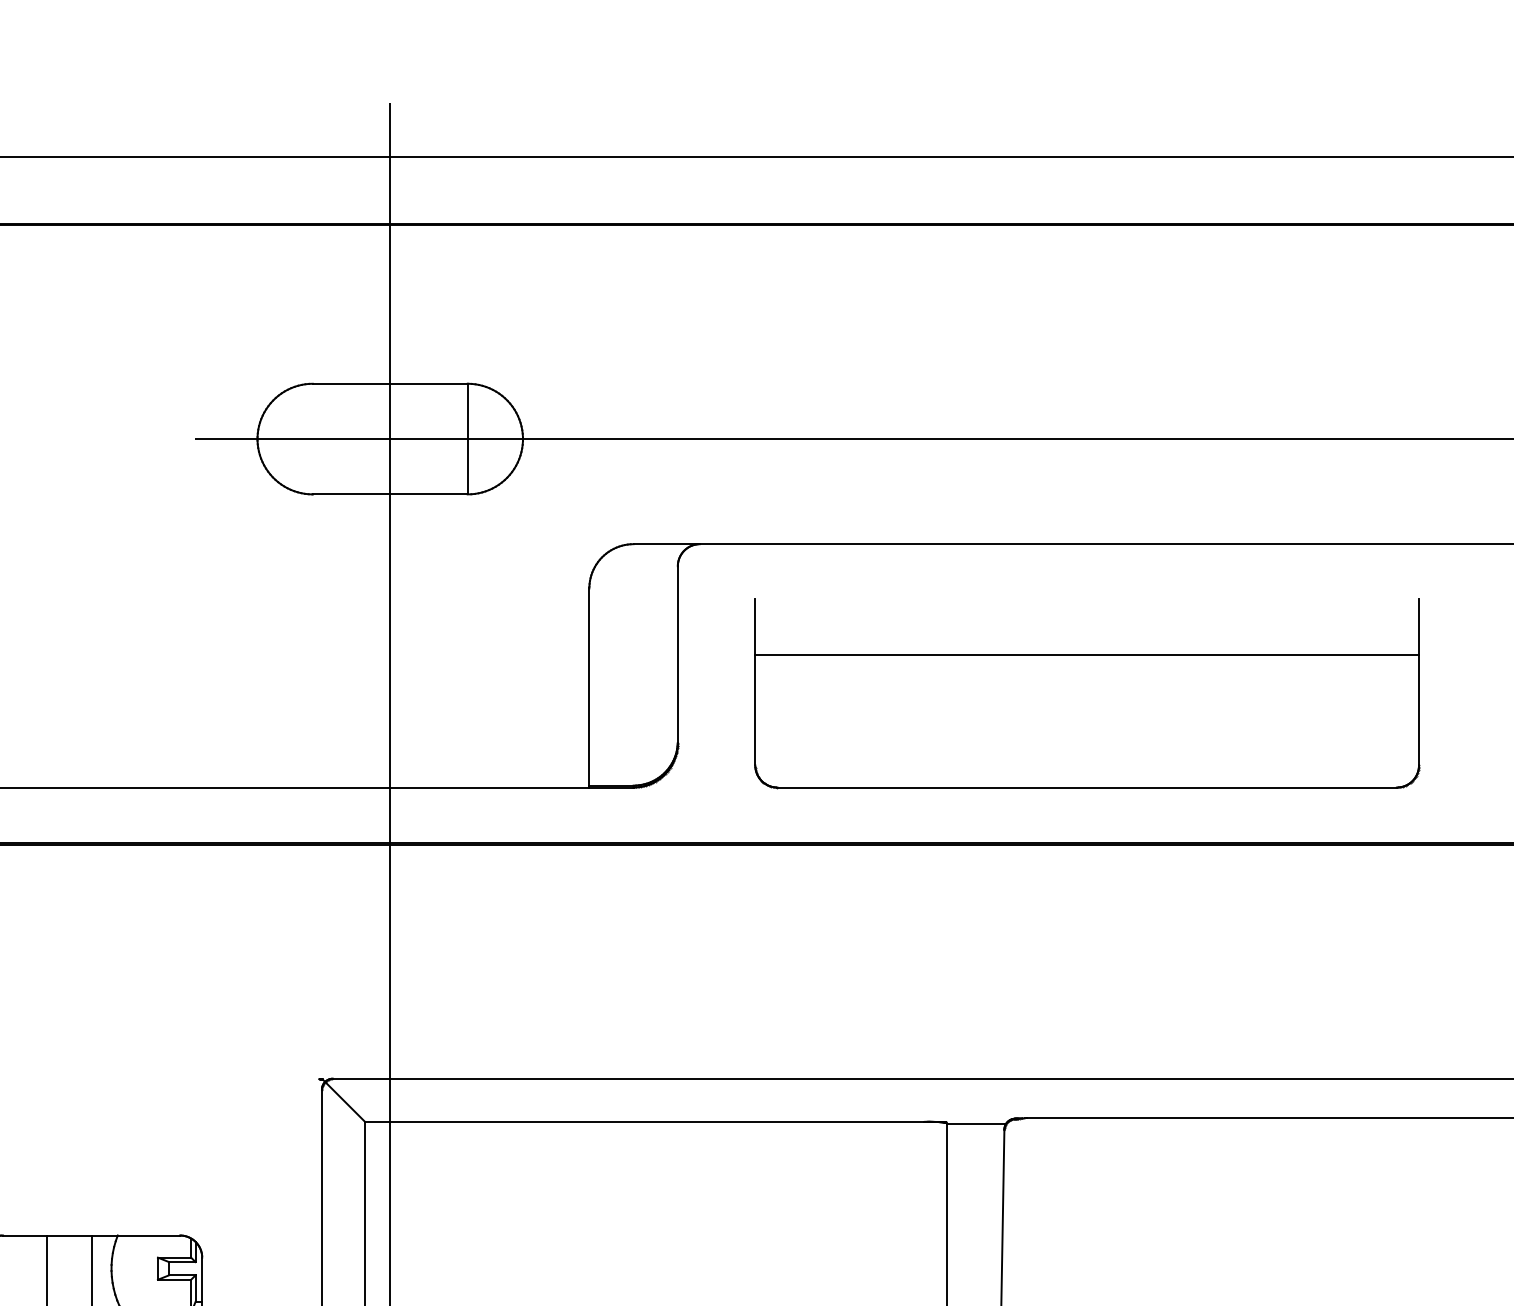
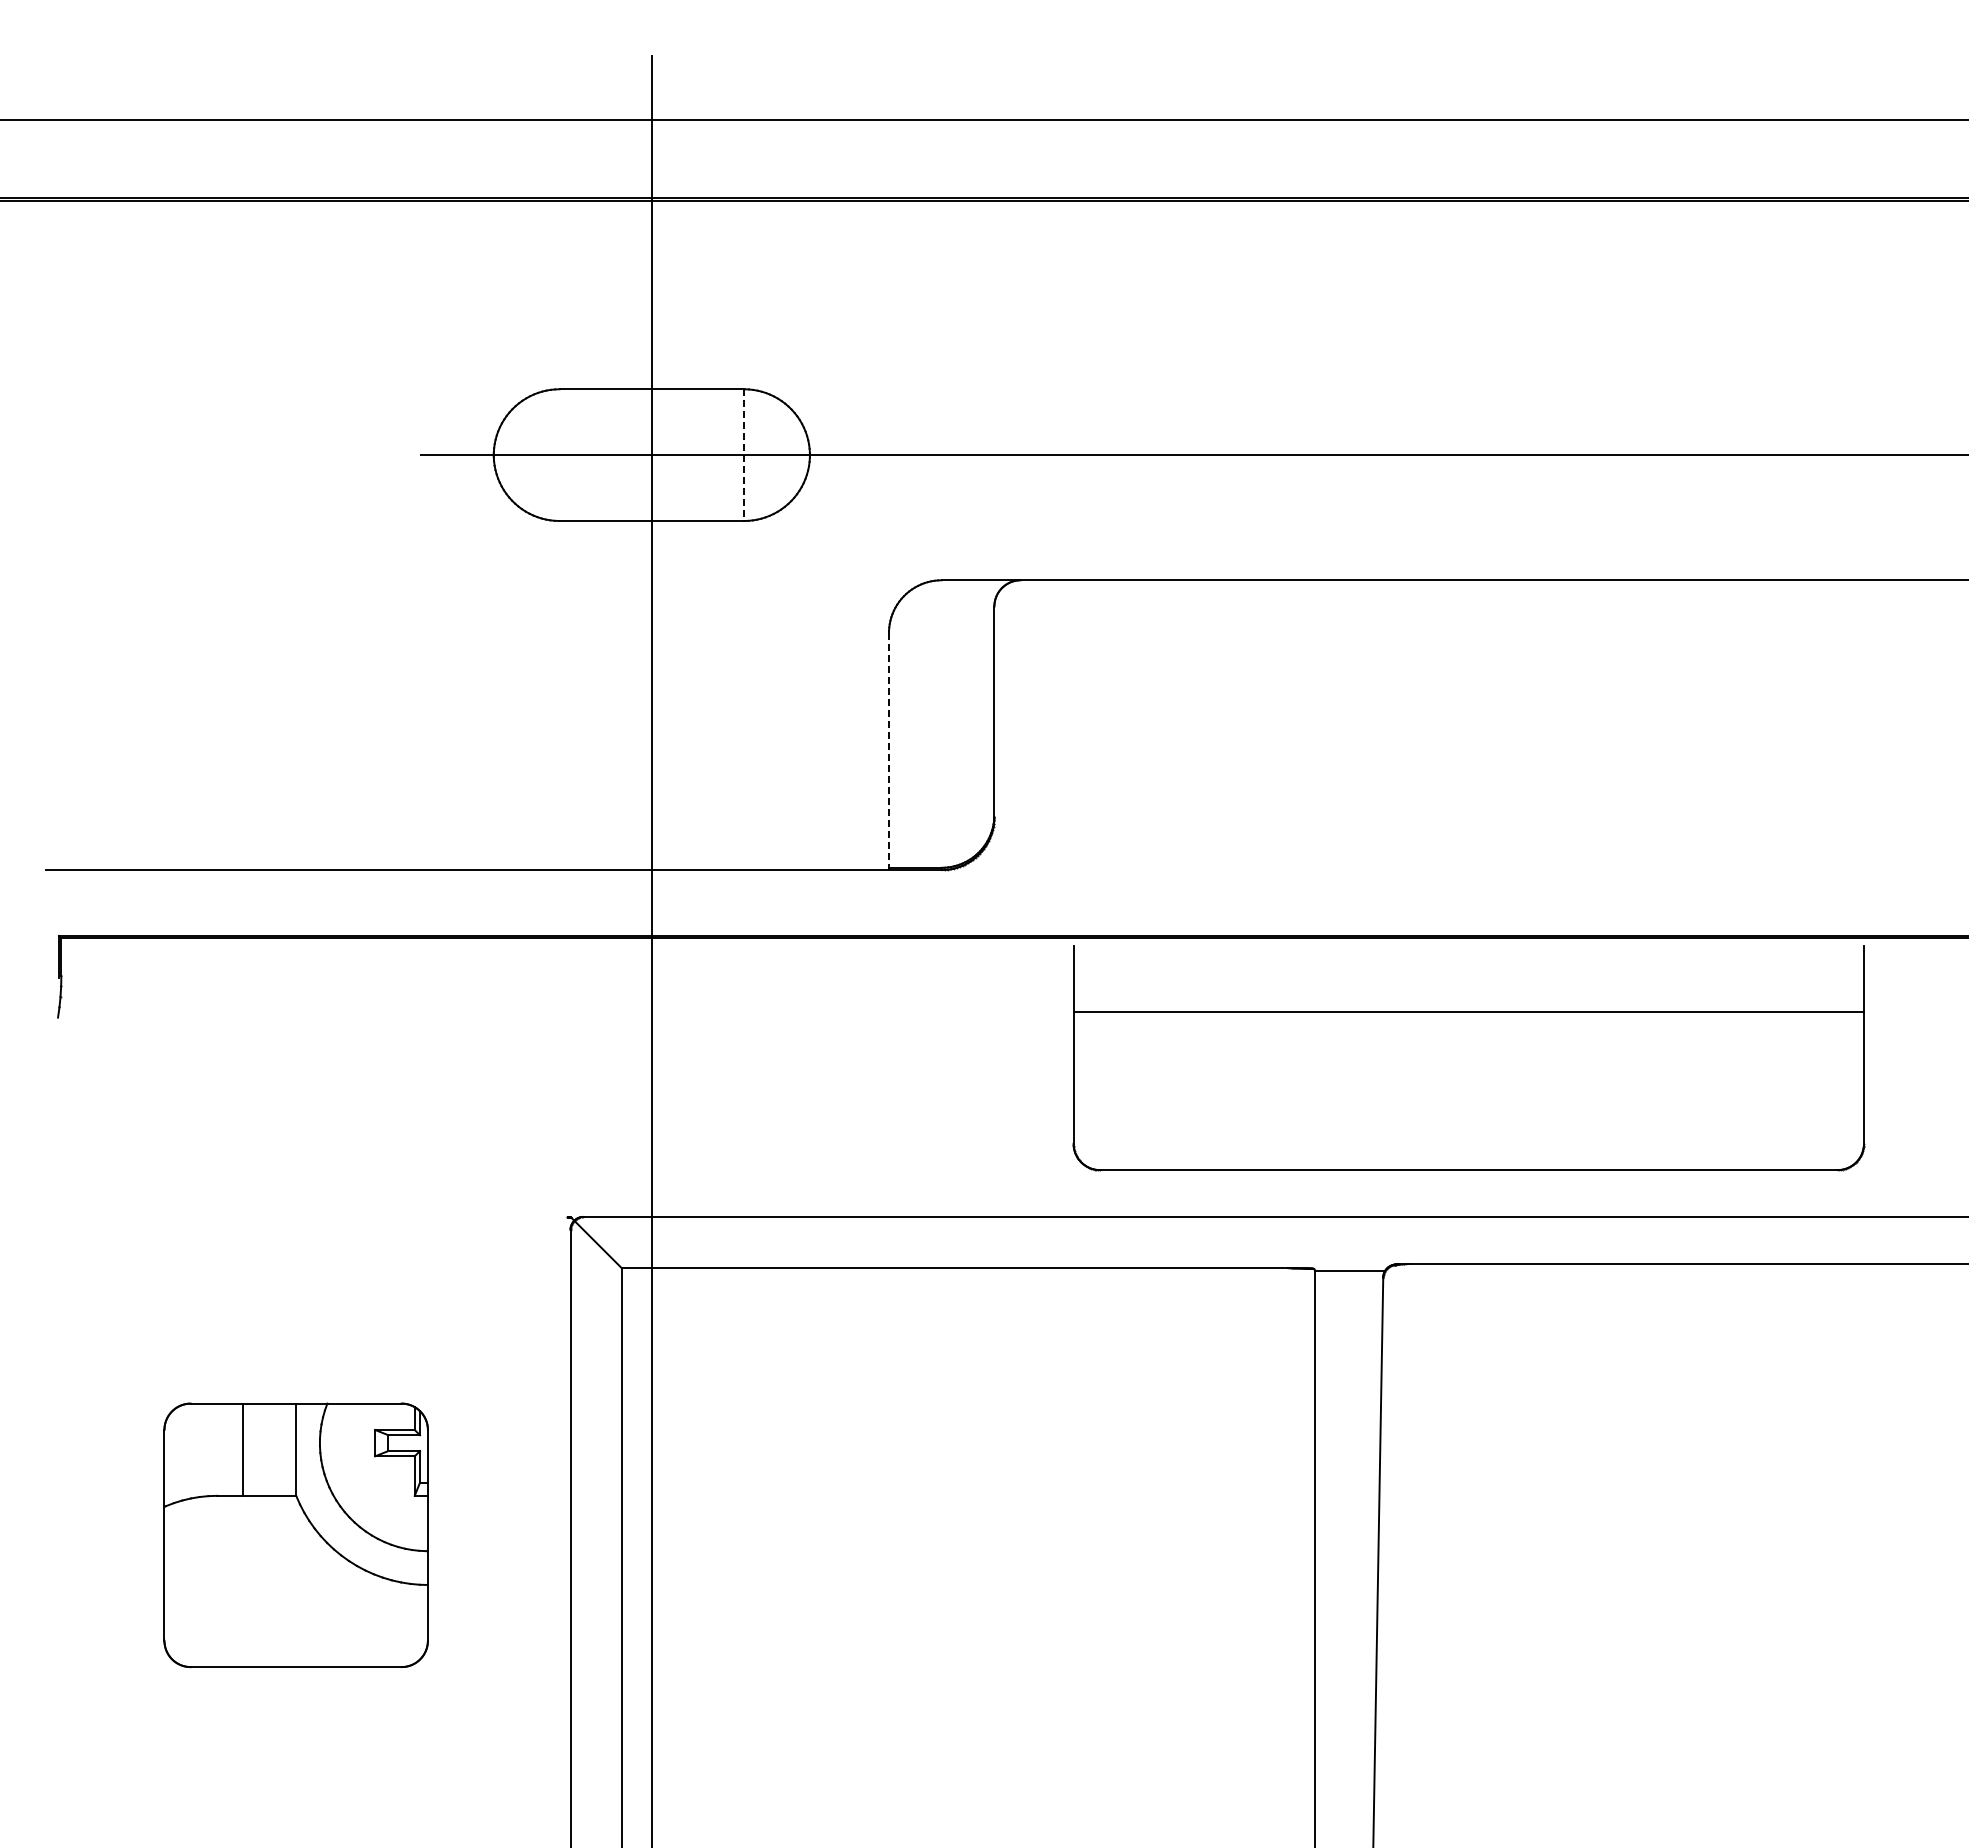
line: (468, 439) -> (744, 455), solid -> dashed
line: (588, 687) -> (888, 751), solid -> dashed
part: (1086, 693) -> (1468, 1058), moved

